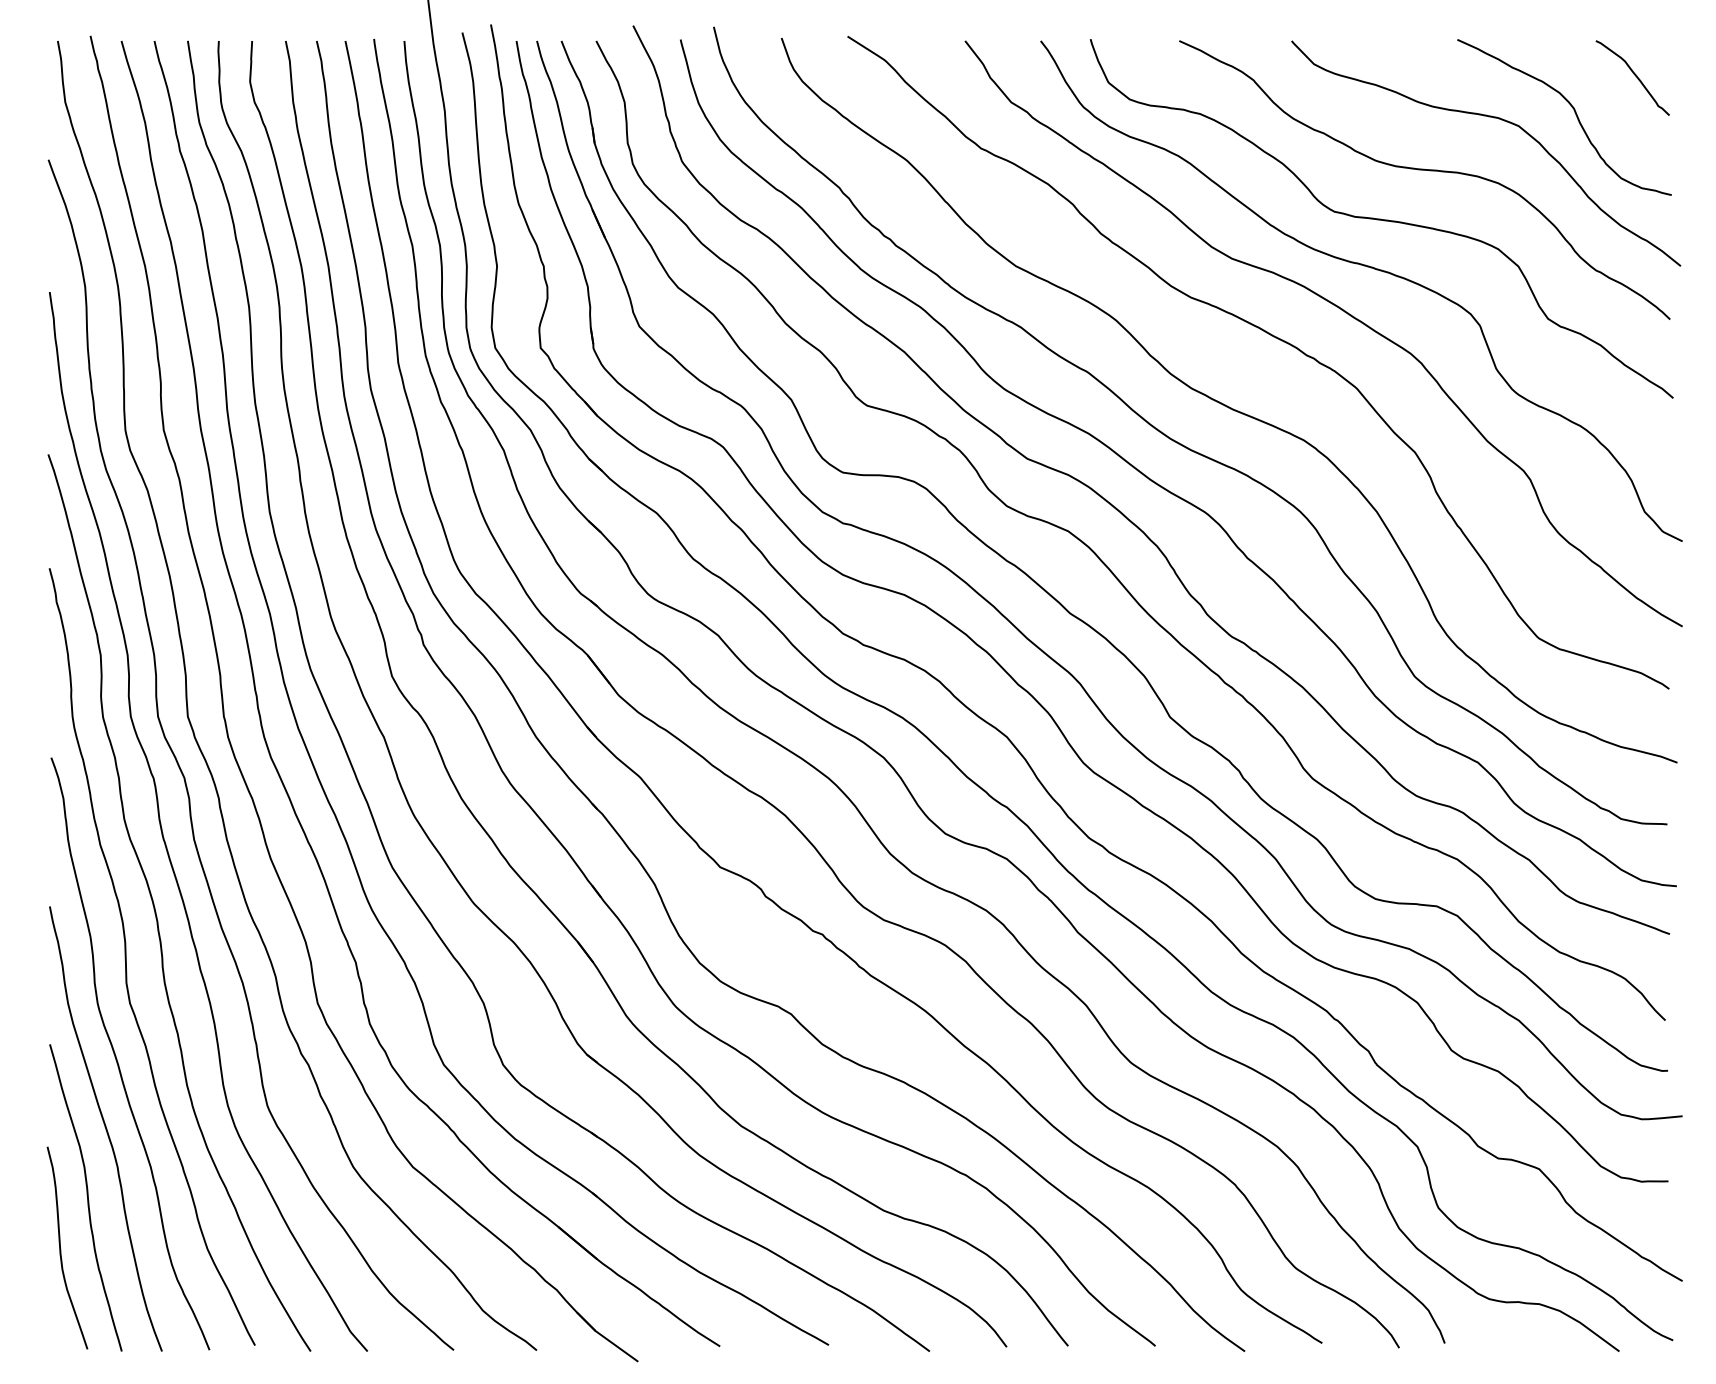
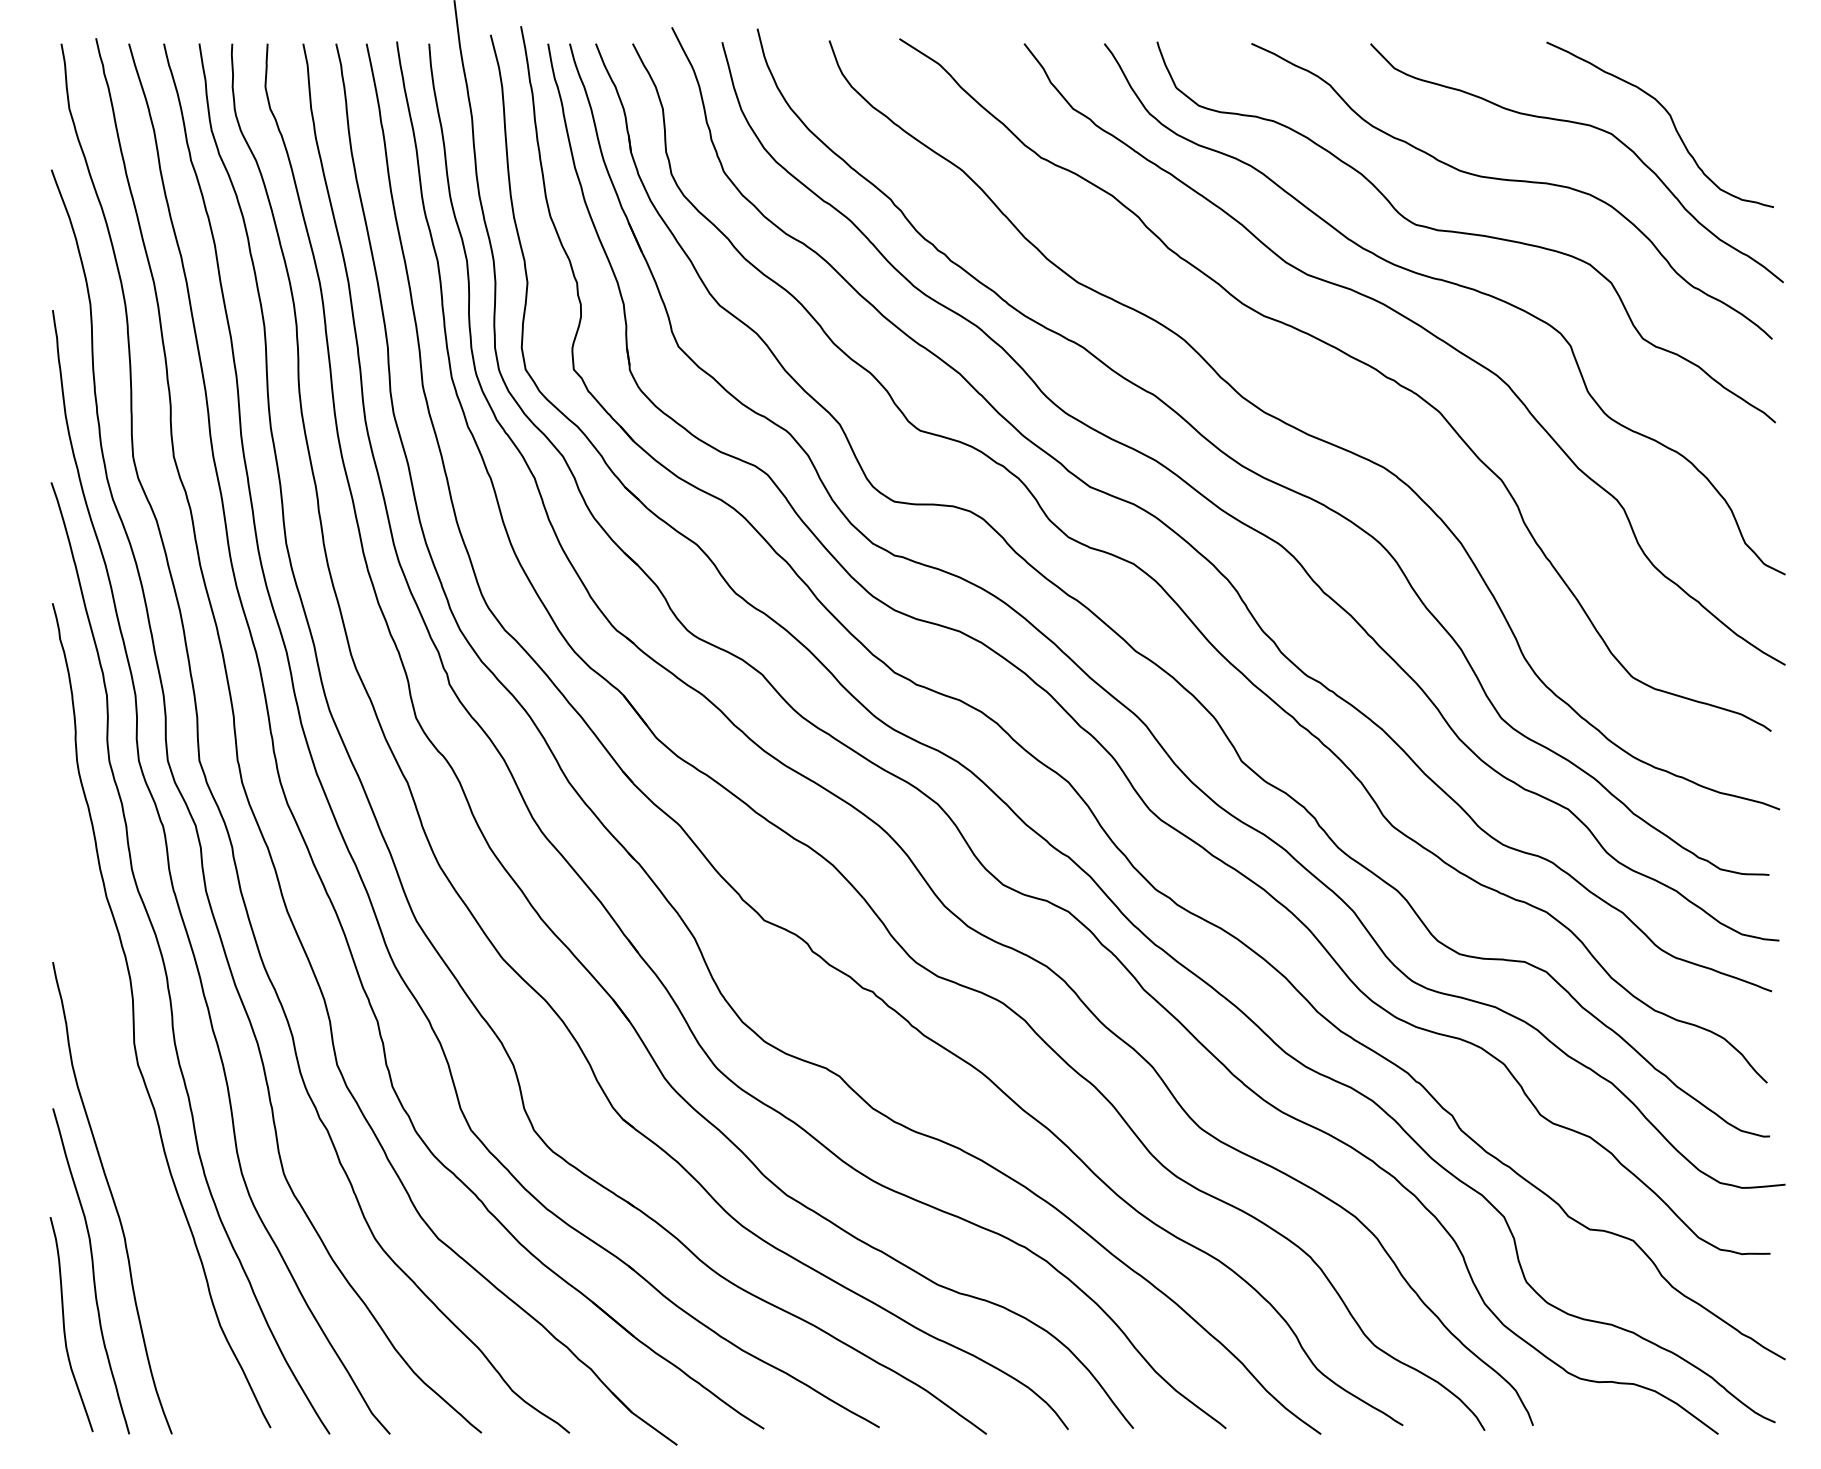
curve: (1634, 75) -> (1734, 80), removed
curve: (117, 1058) -> (124, 1123), removed

